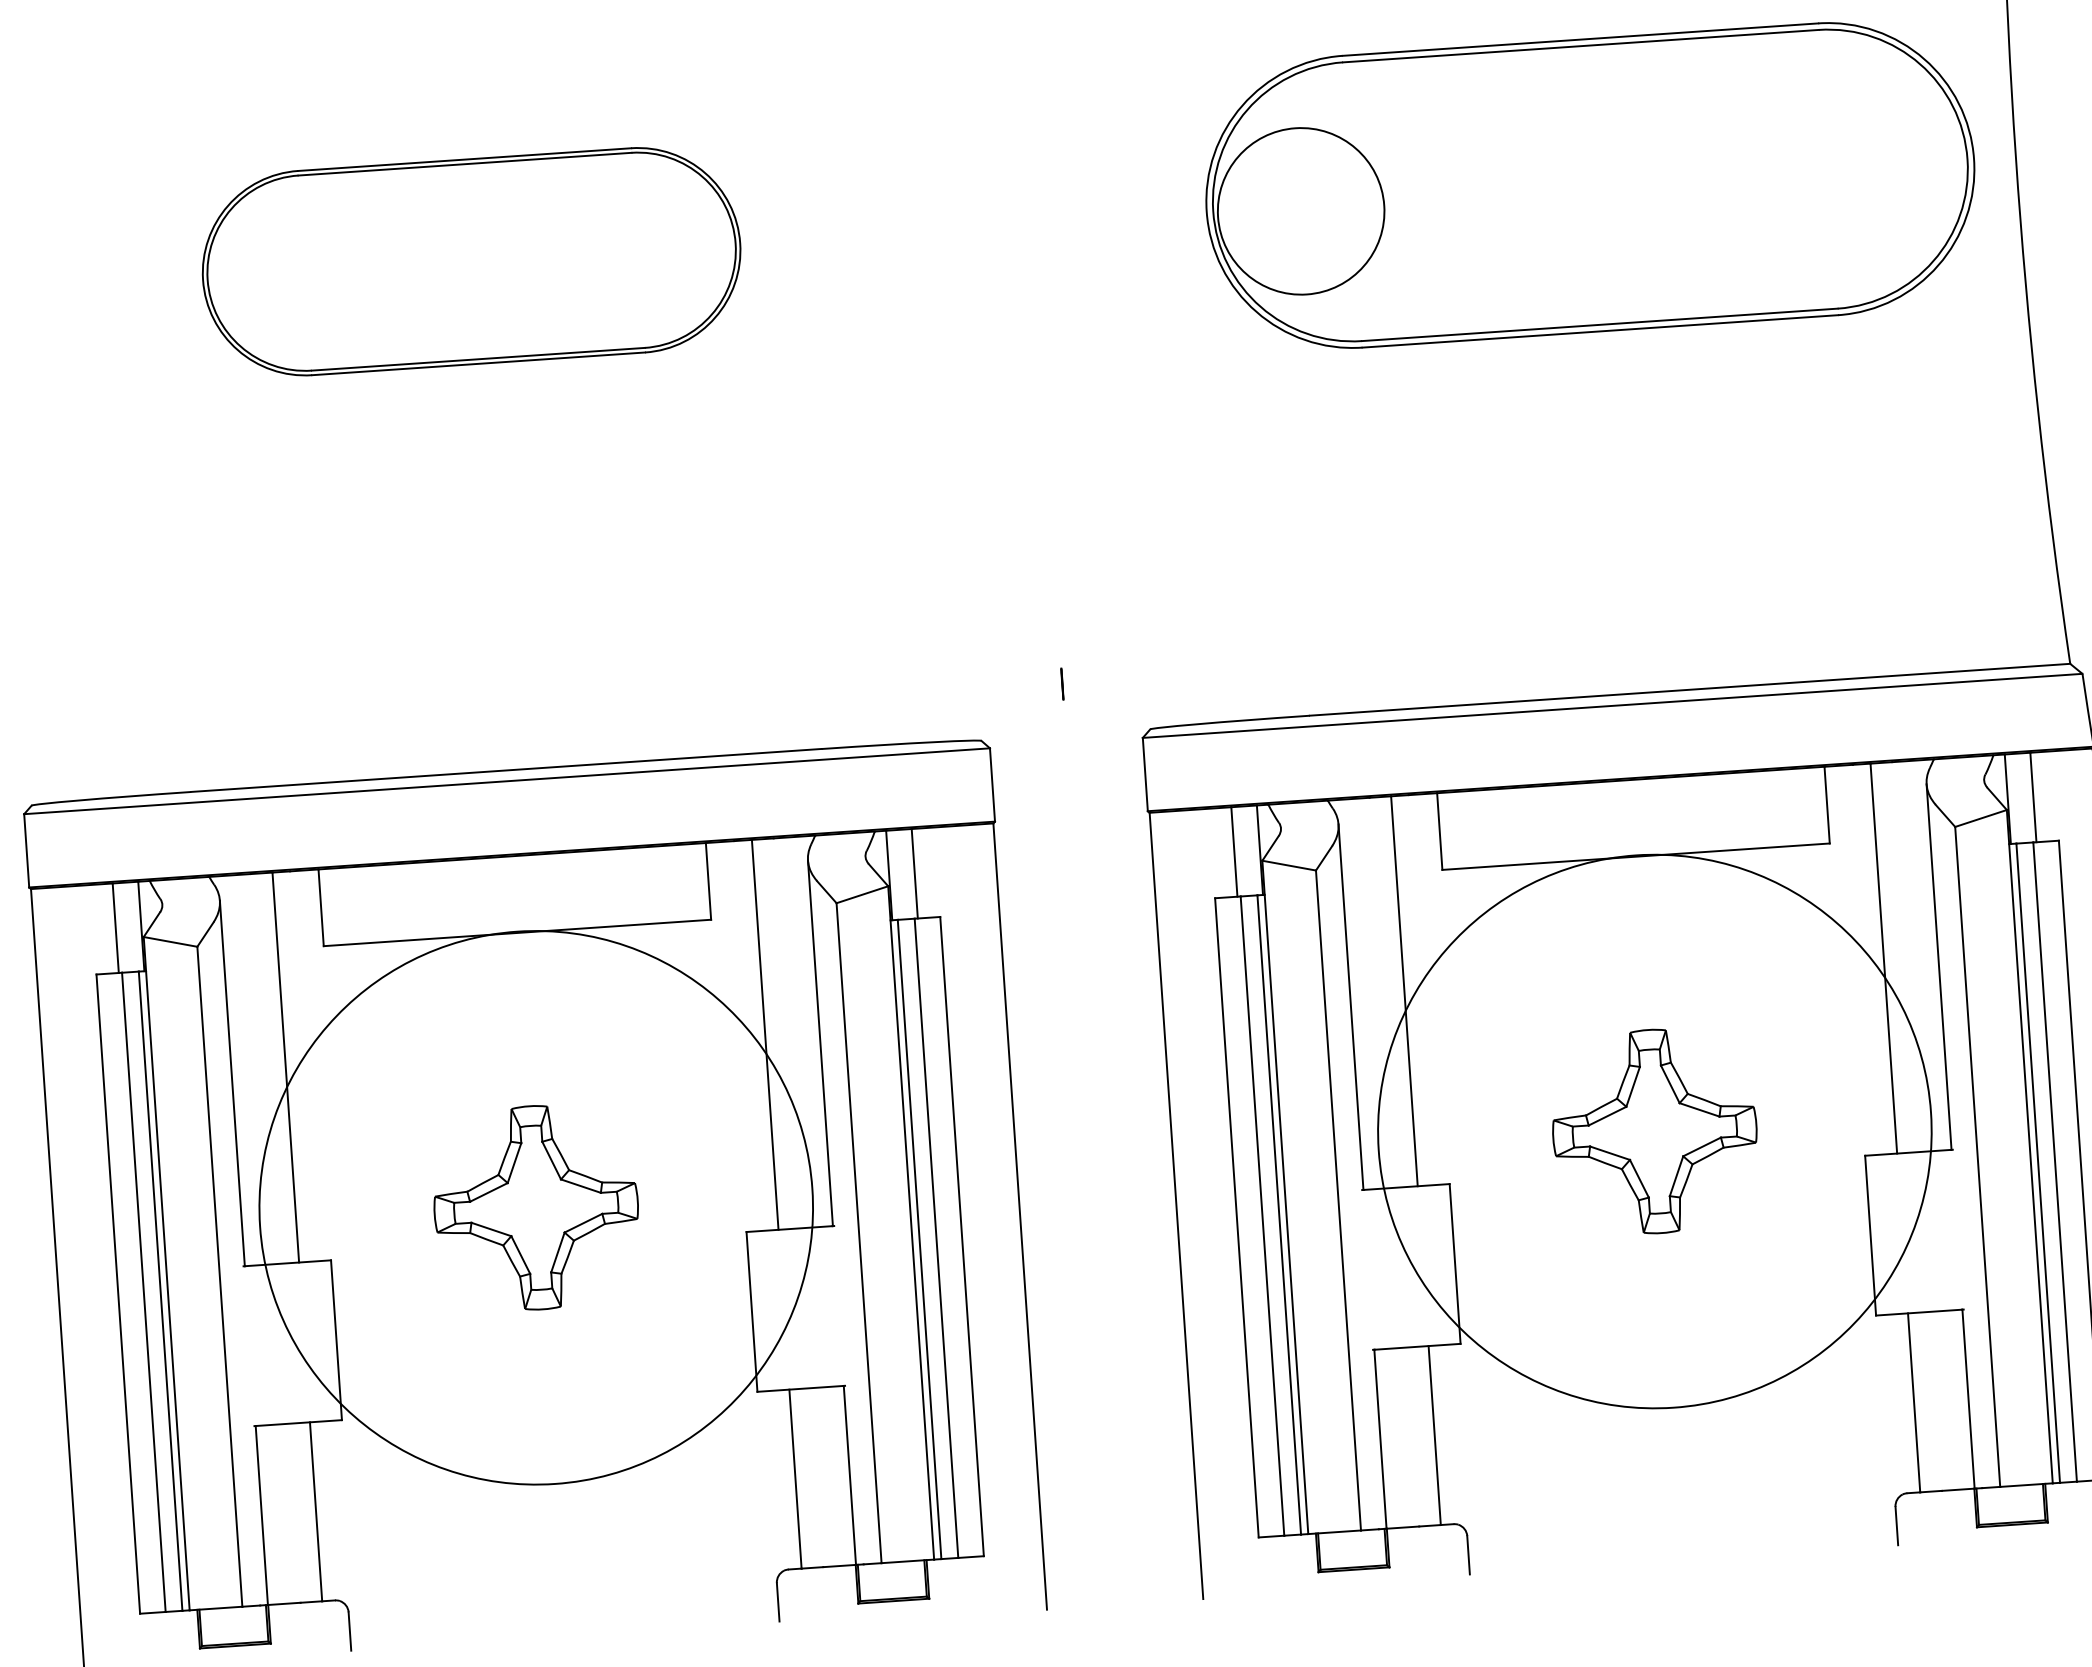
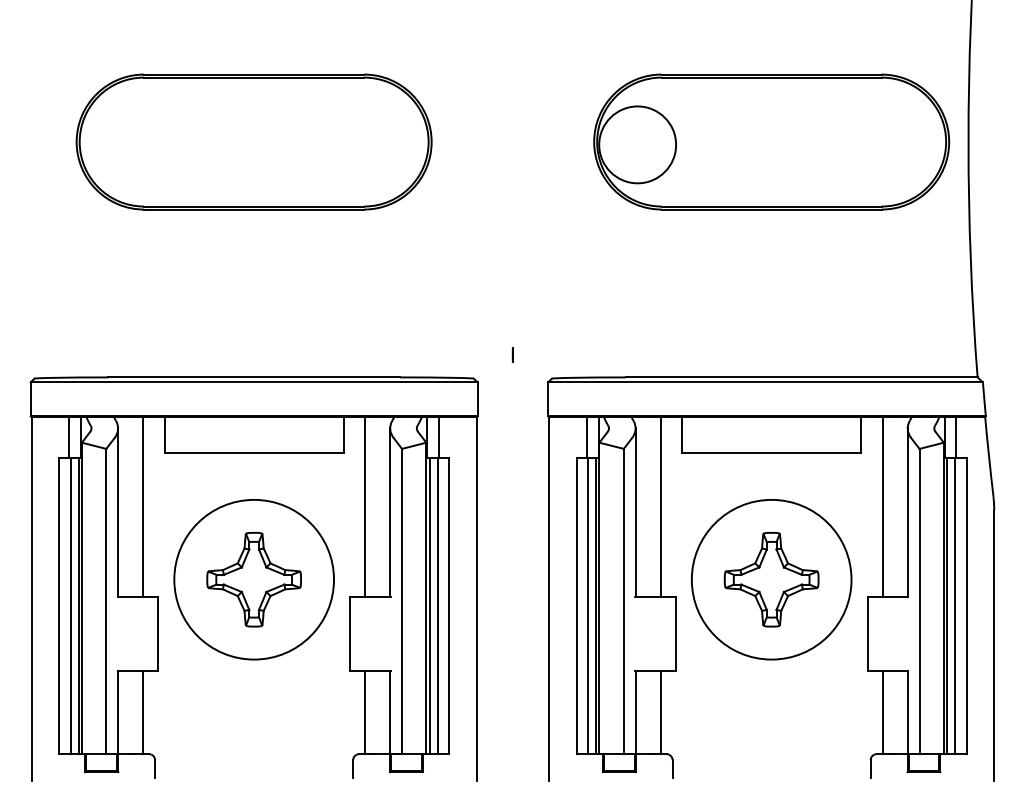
part: (470, 260) -> (253, 141), size x1.43
circle: (1654, 1131) -> (771, 579), size x0.62
circle: (536, 1207) -> (254, 579), size x0.62

